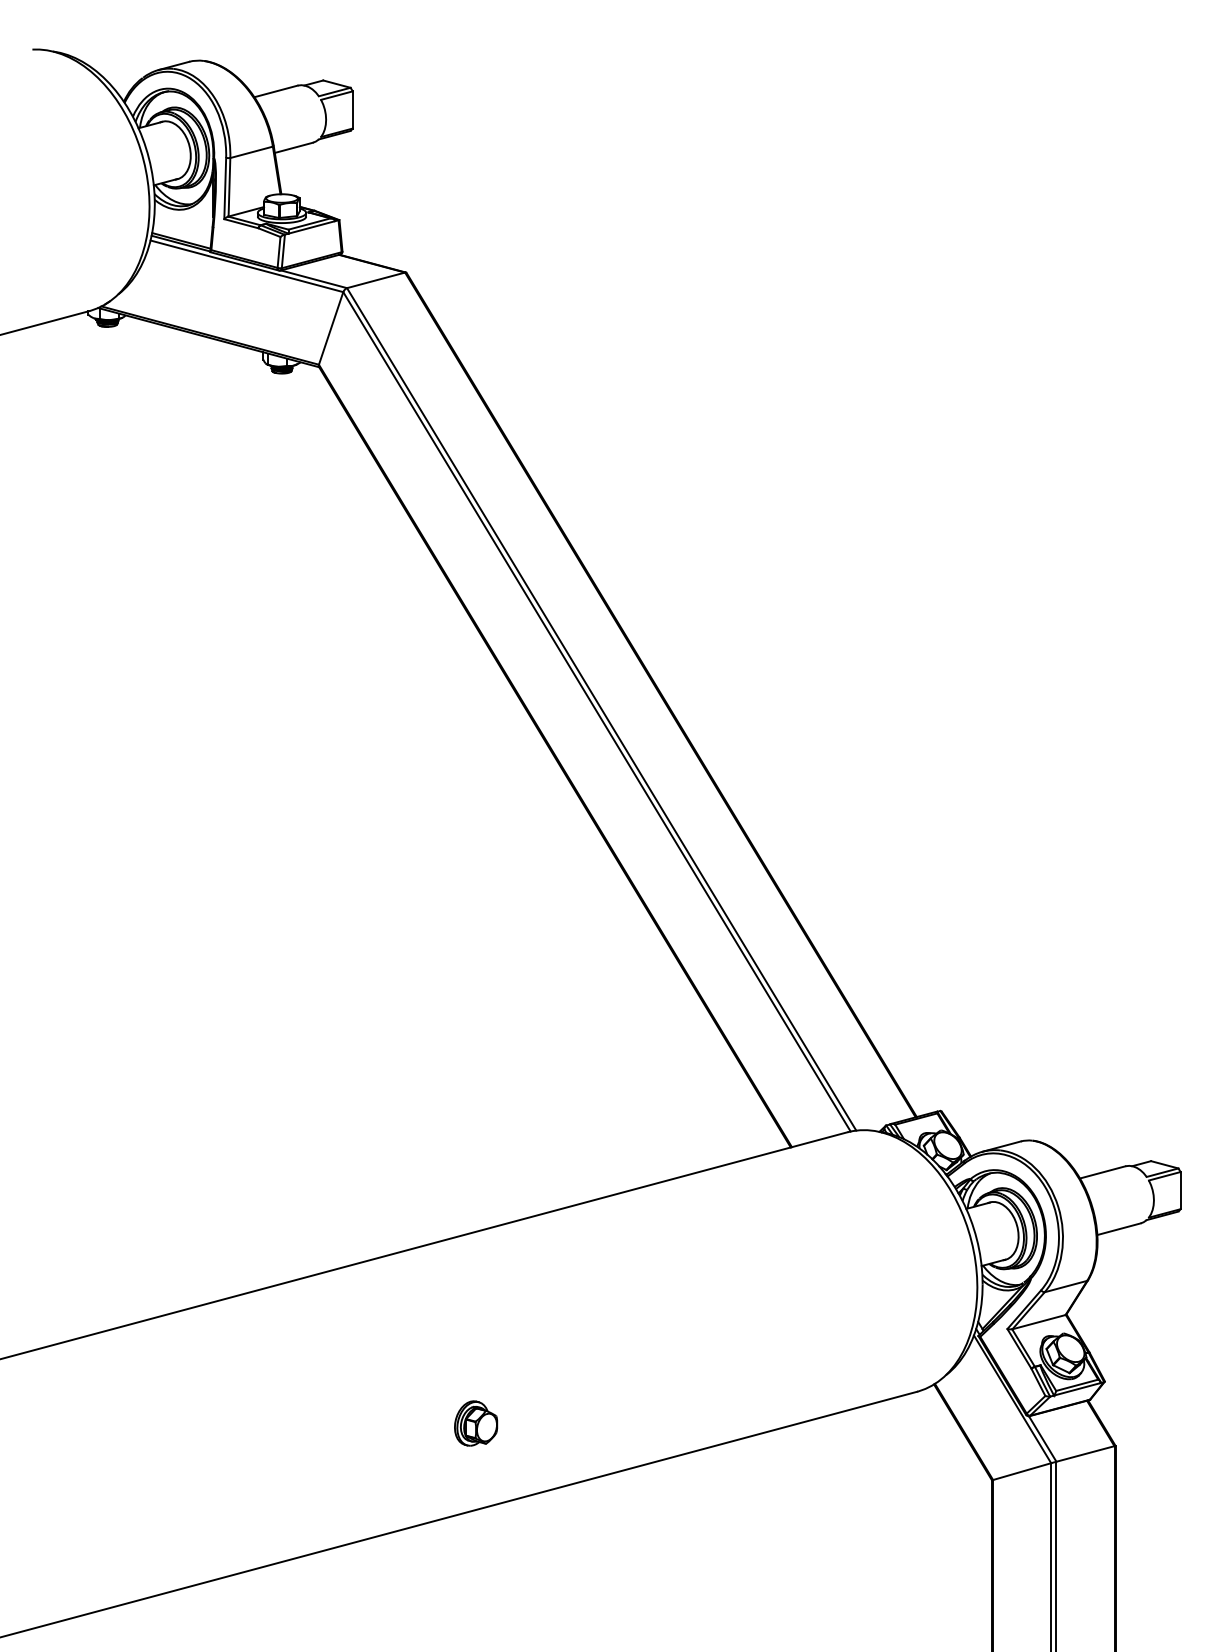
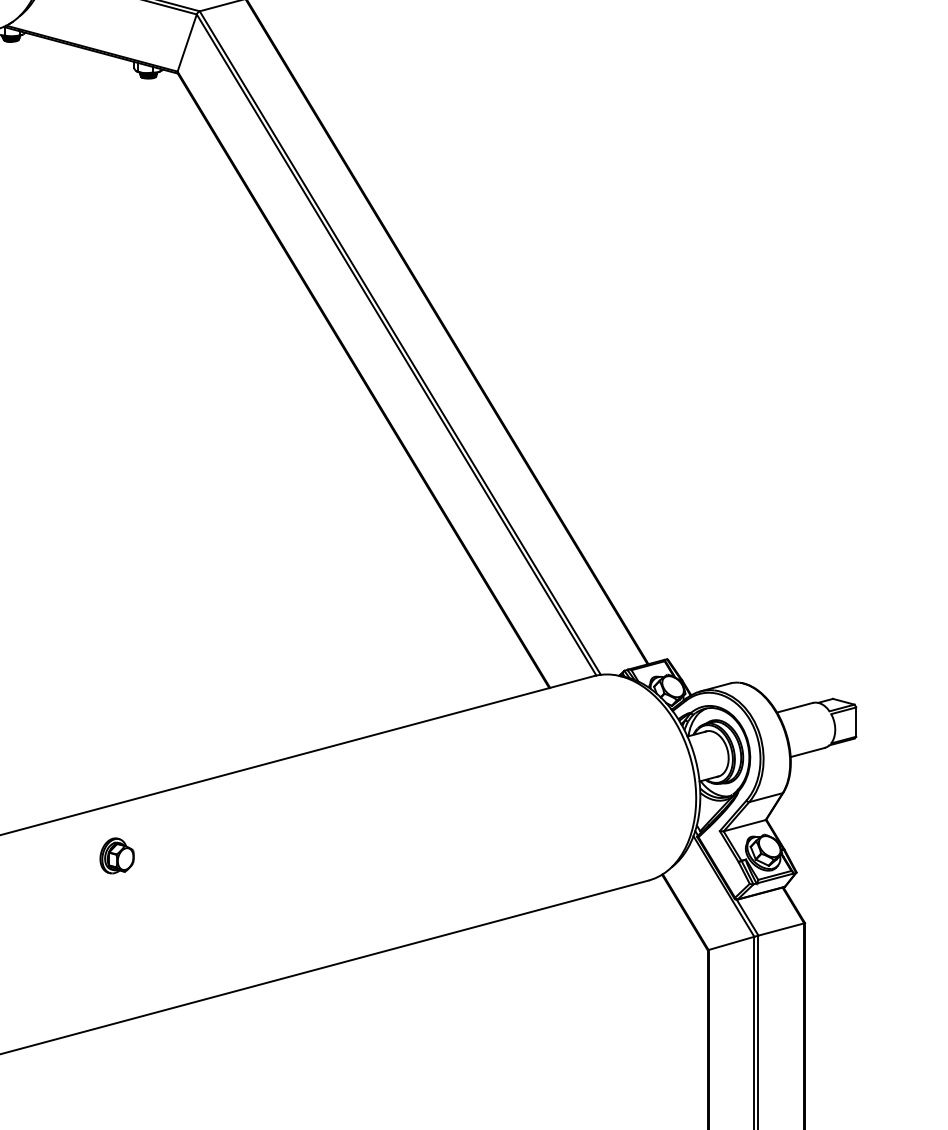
part: (476, 1423) -> (117, 855), moved

